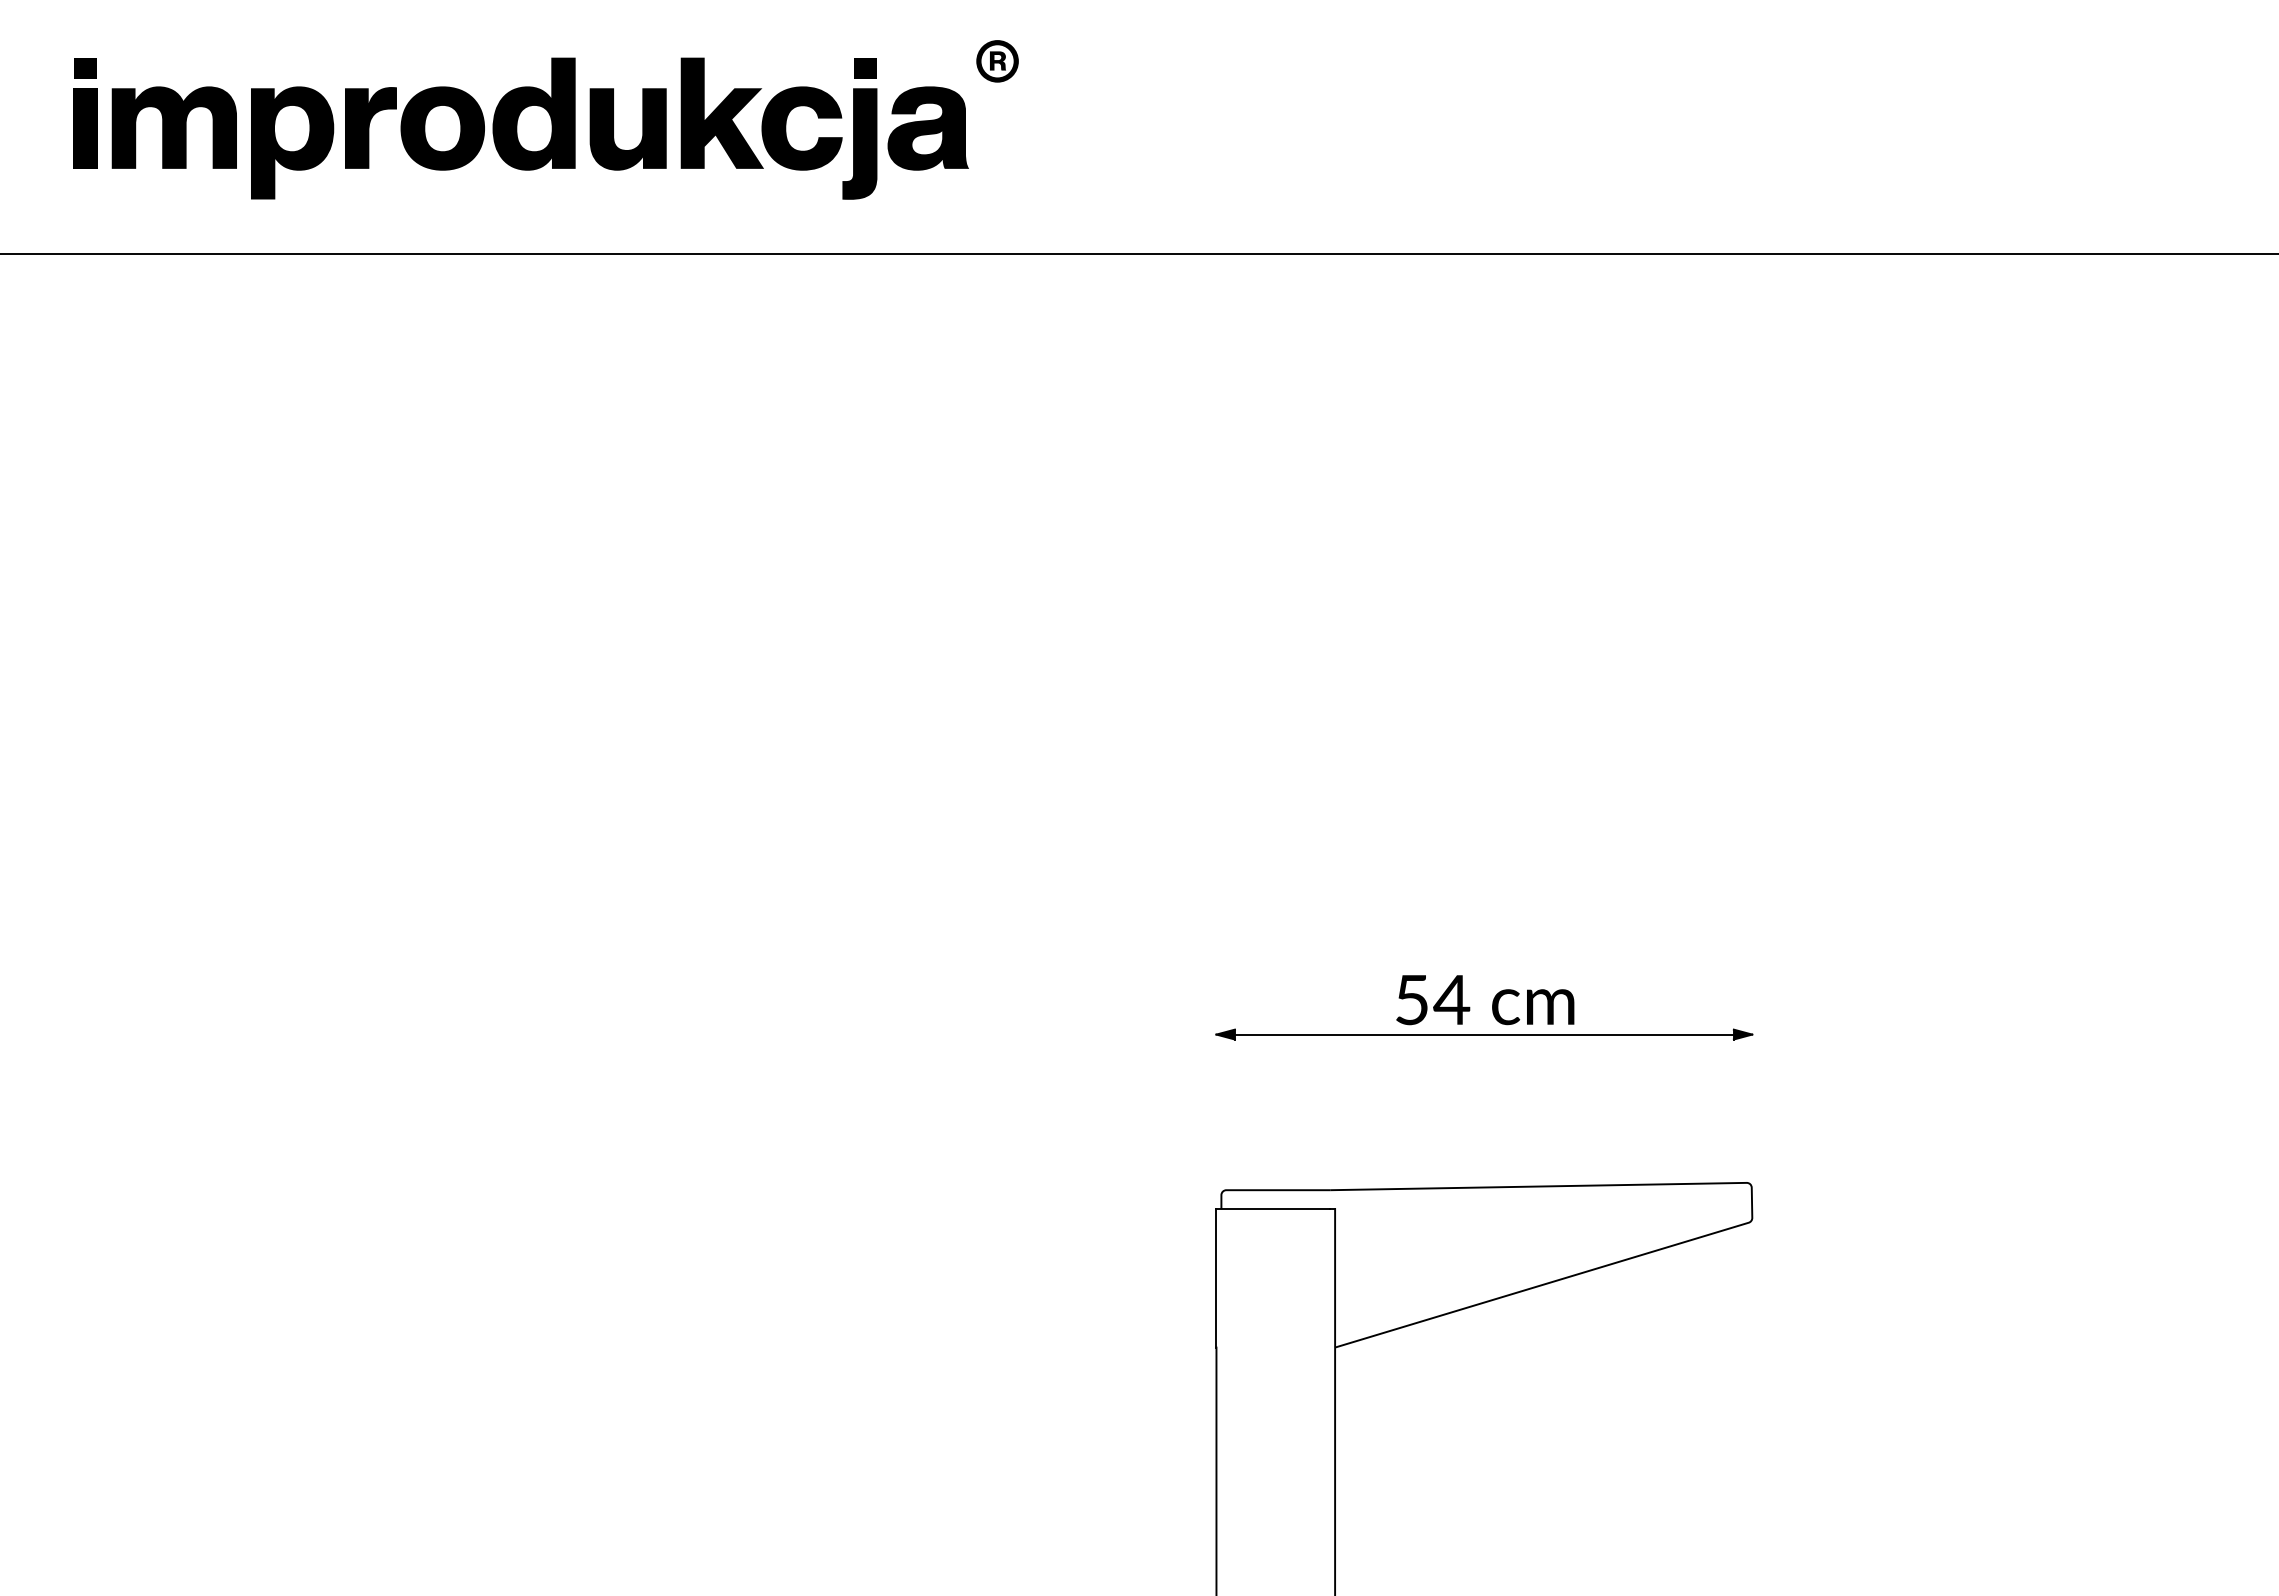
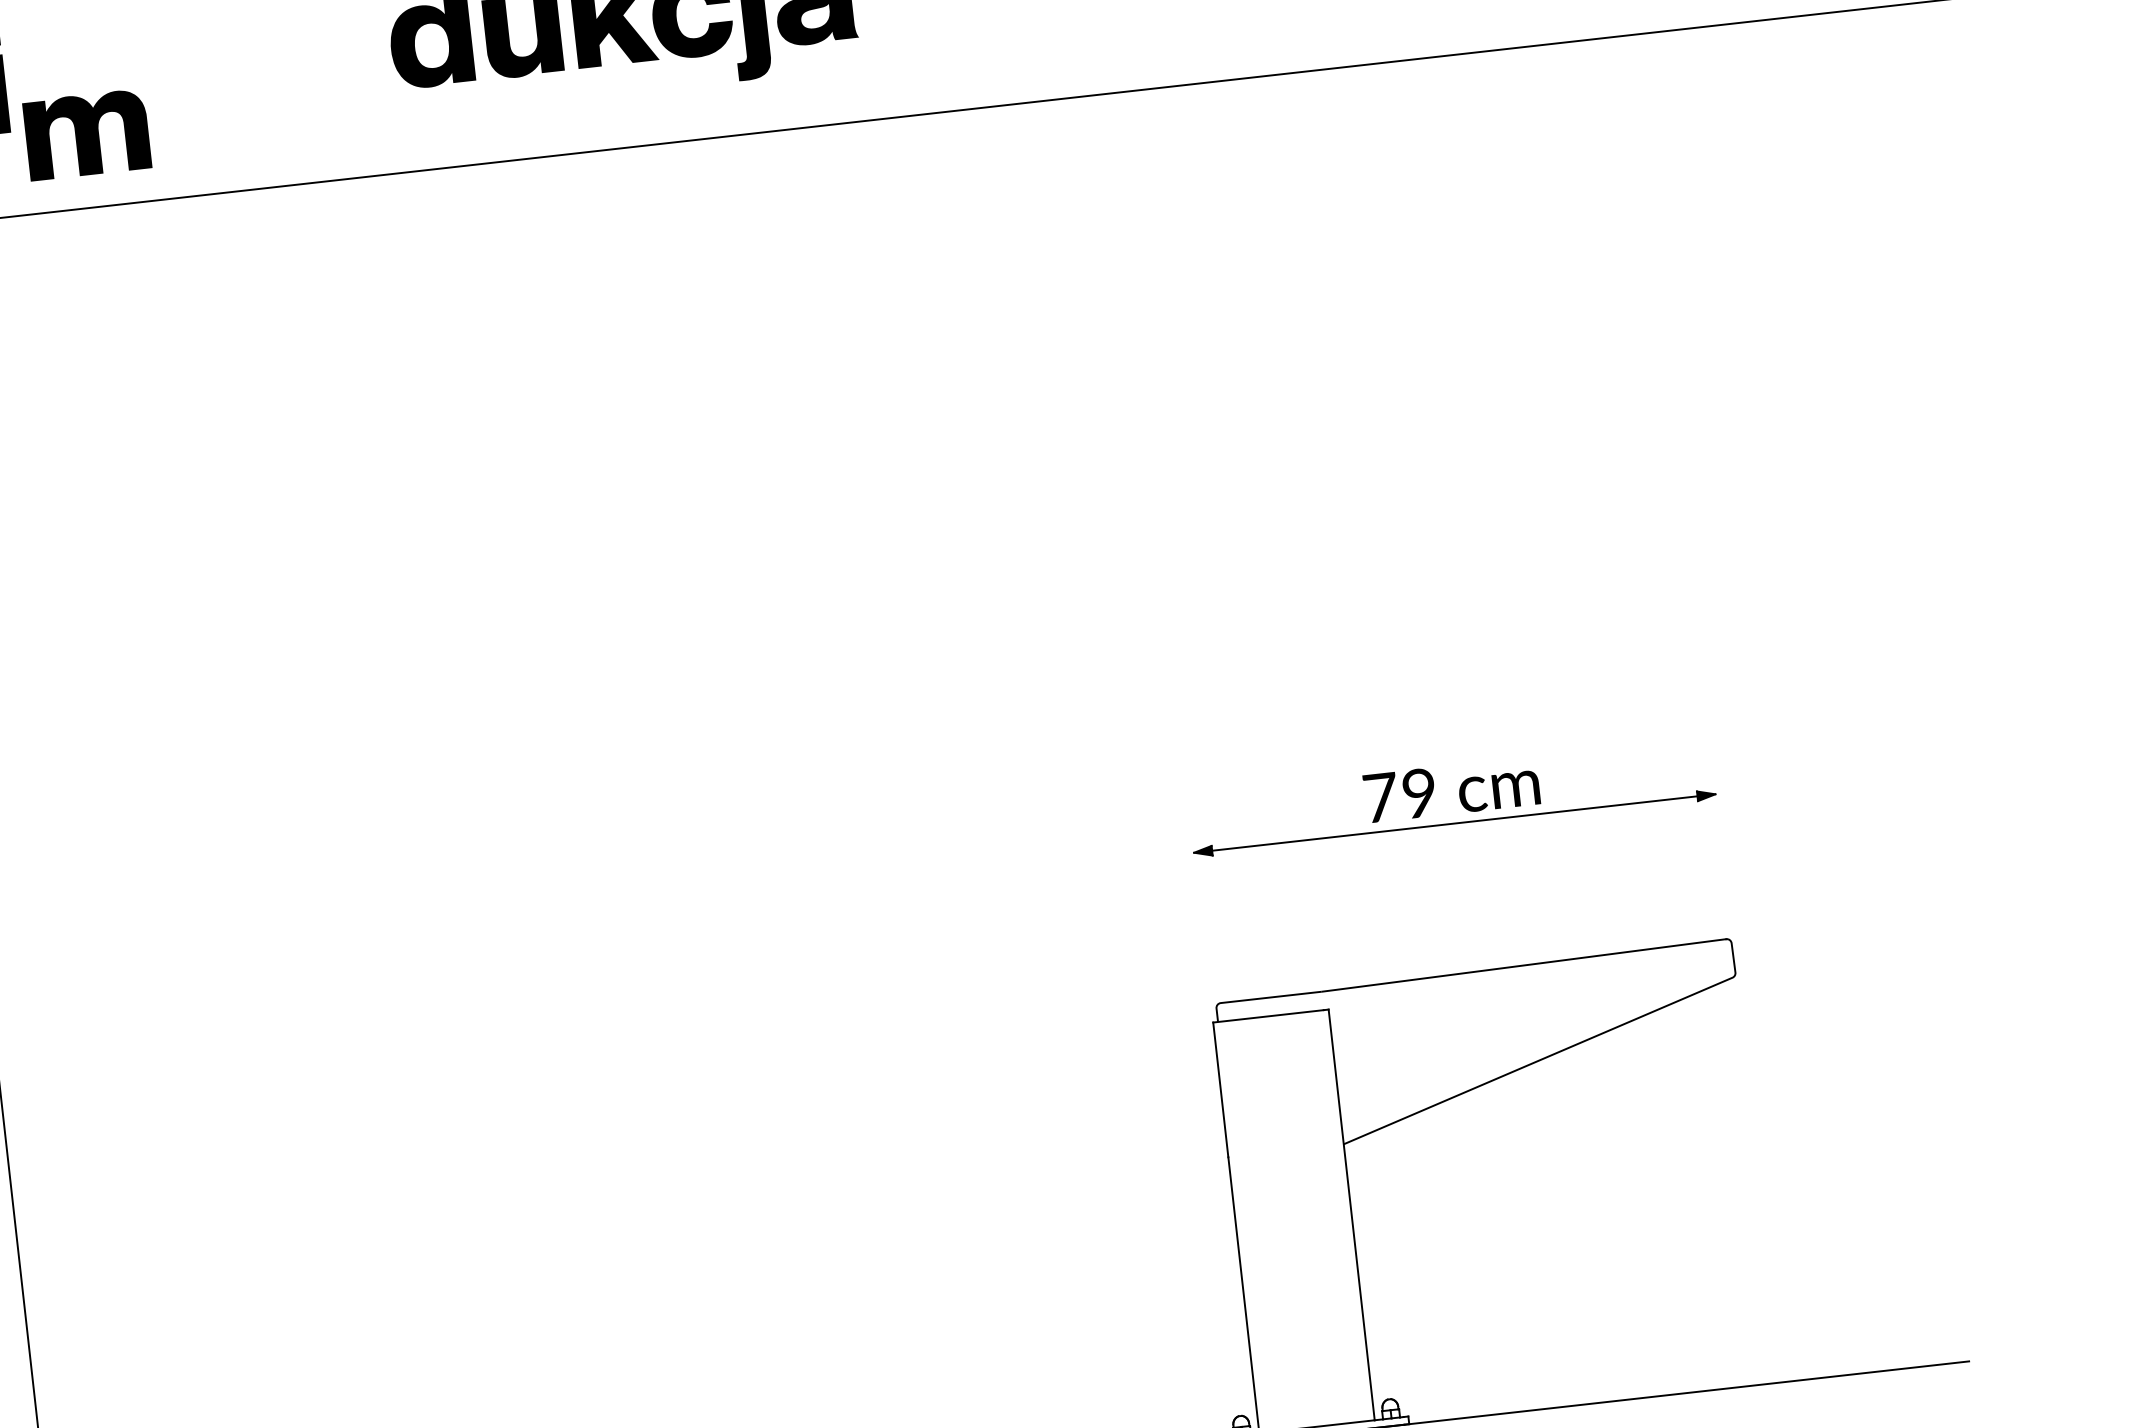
part: (173, 127) -> (86, 134), moved
part: (414, 128) -> (315, 58), removed
part: (292, 142) -> (198, 85), removed
text: (1432, 999) -> (1400, 795), 54 -> 79

